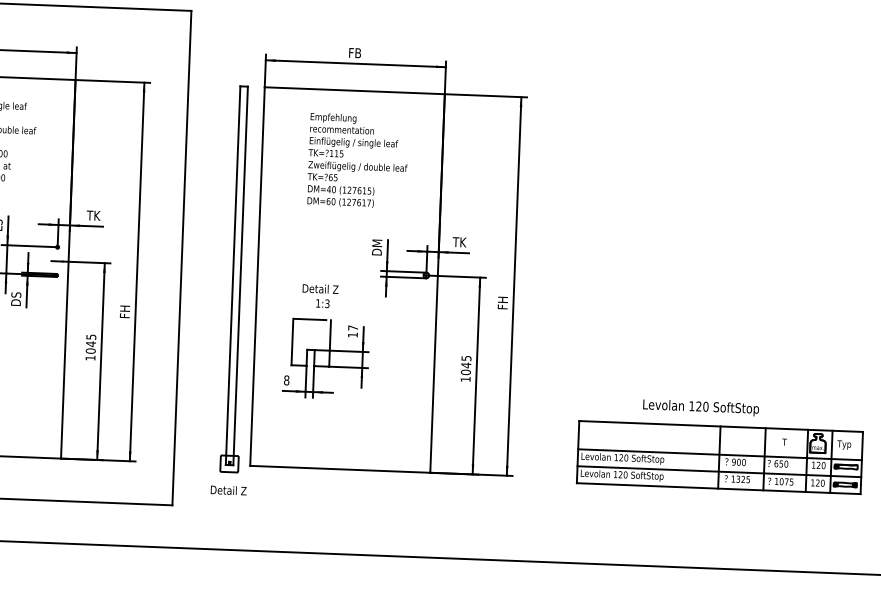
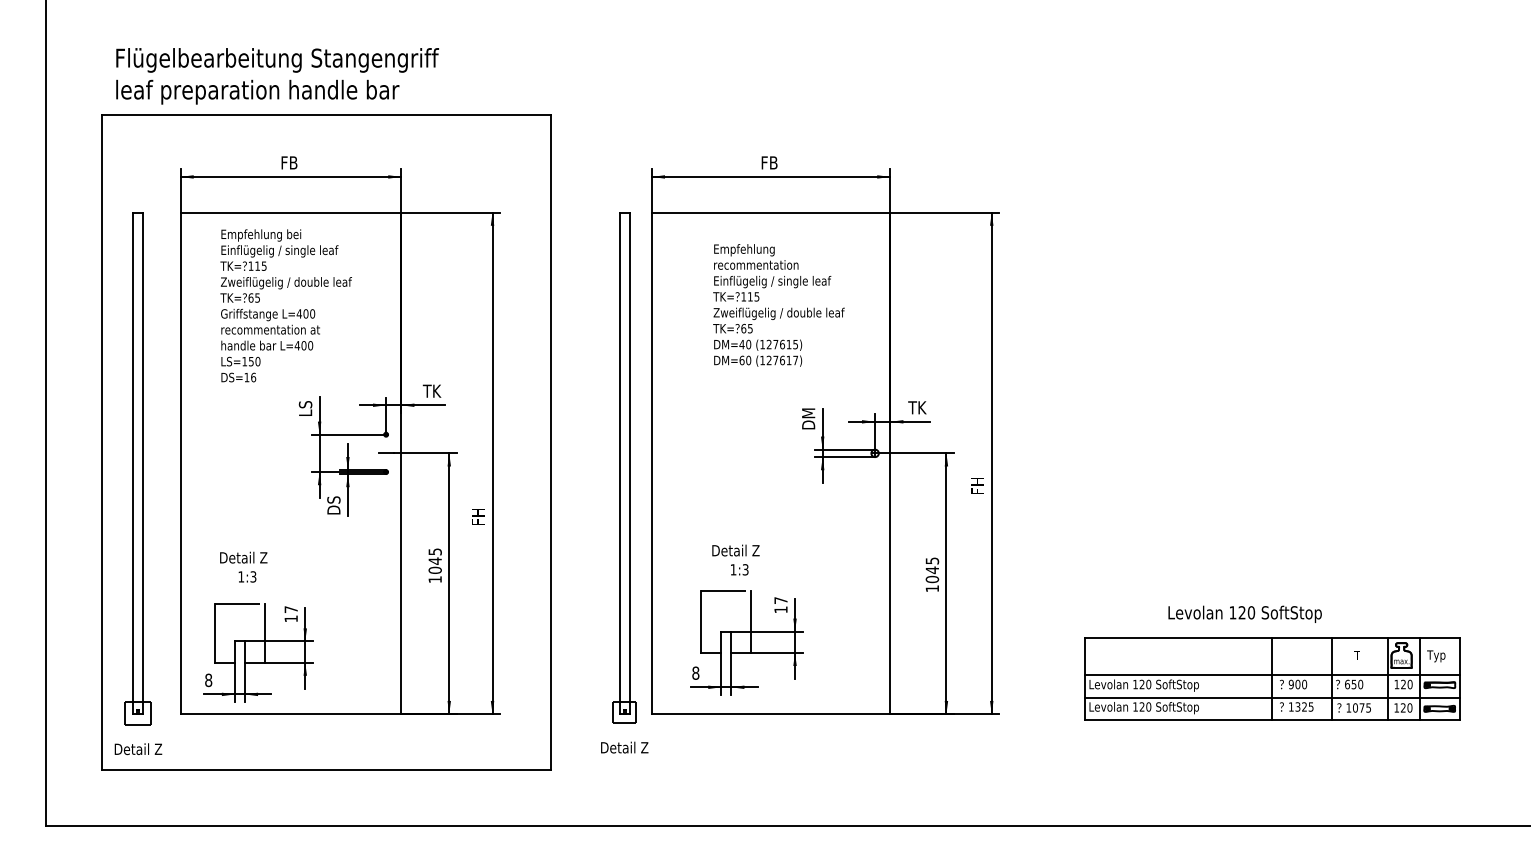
part: (326, 341) -> (746, 619), moved

